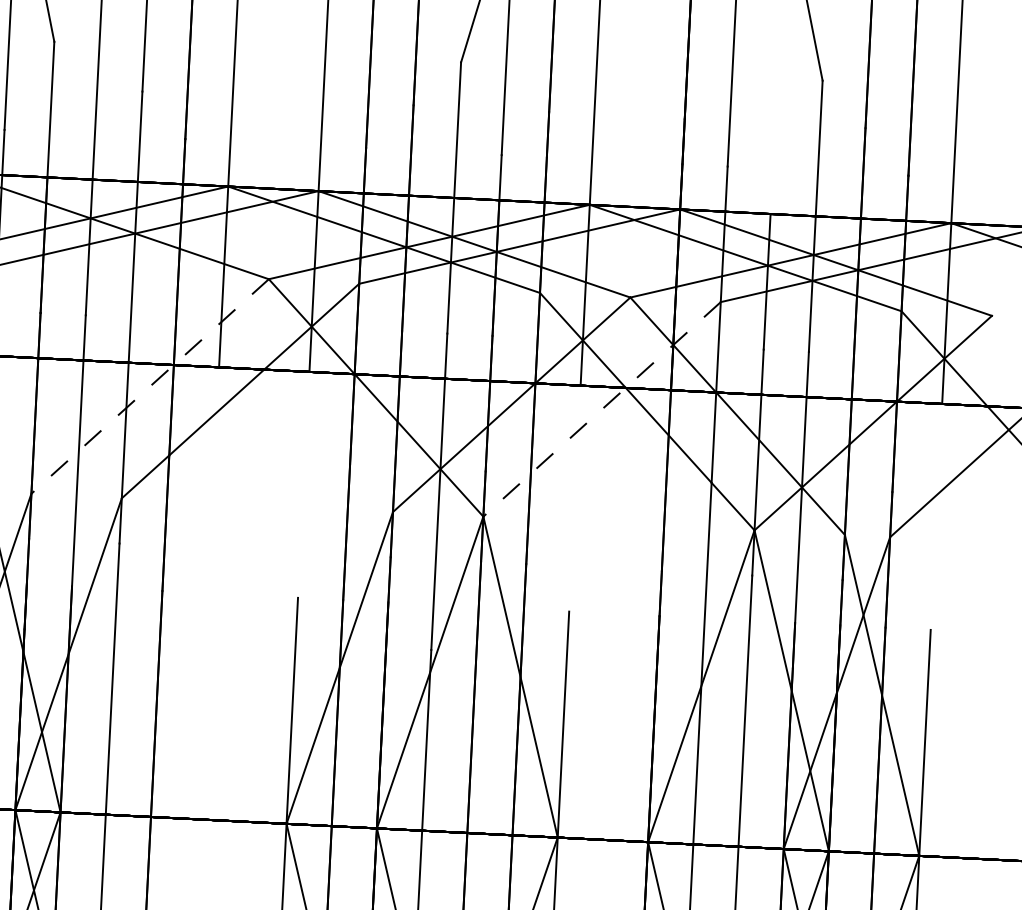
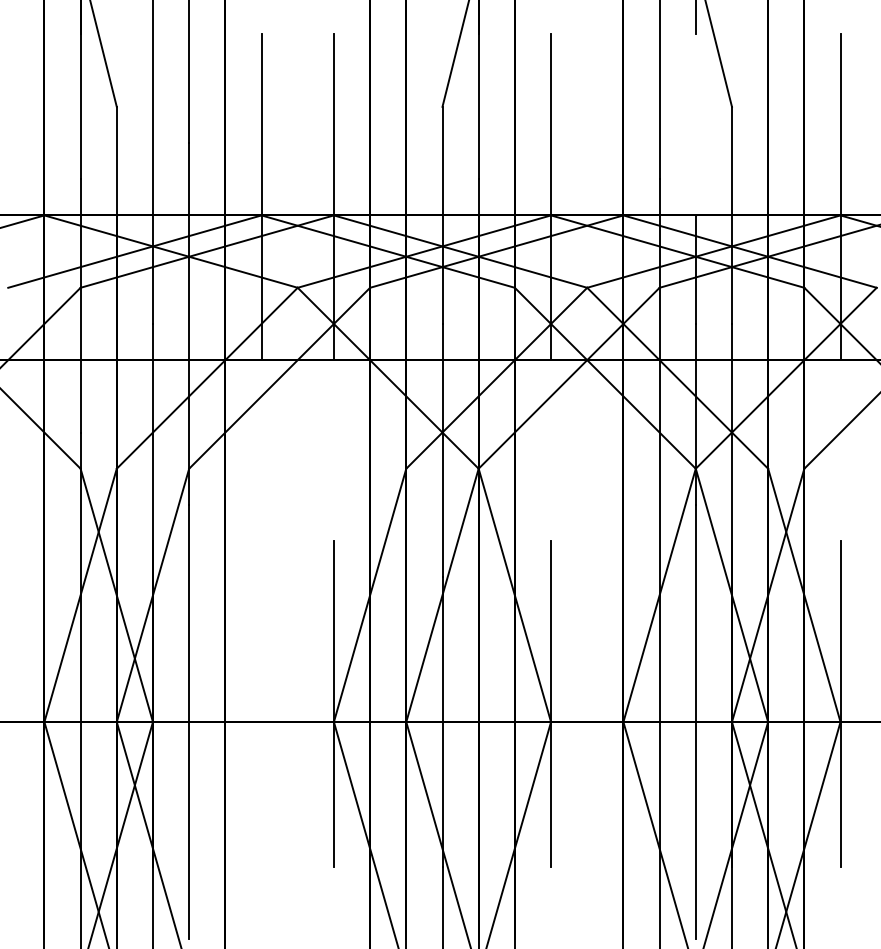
line: (150, 386) -> (207, 378), dashed -> solid
line: (602, 409) -> (569, 378), dashed -> solid

